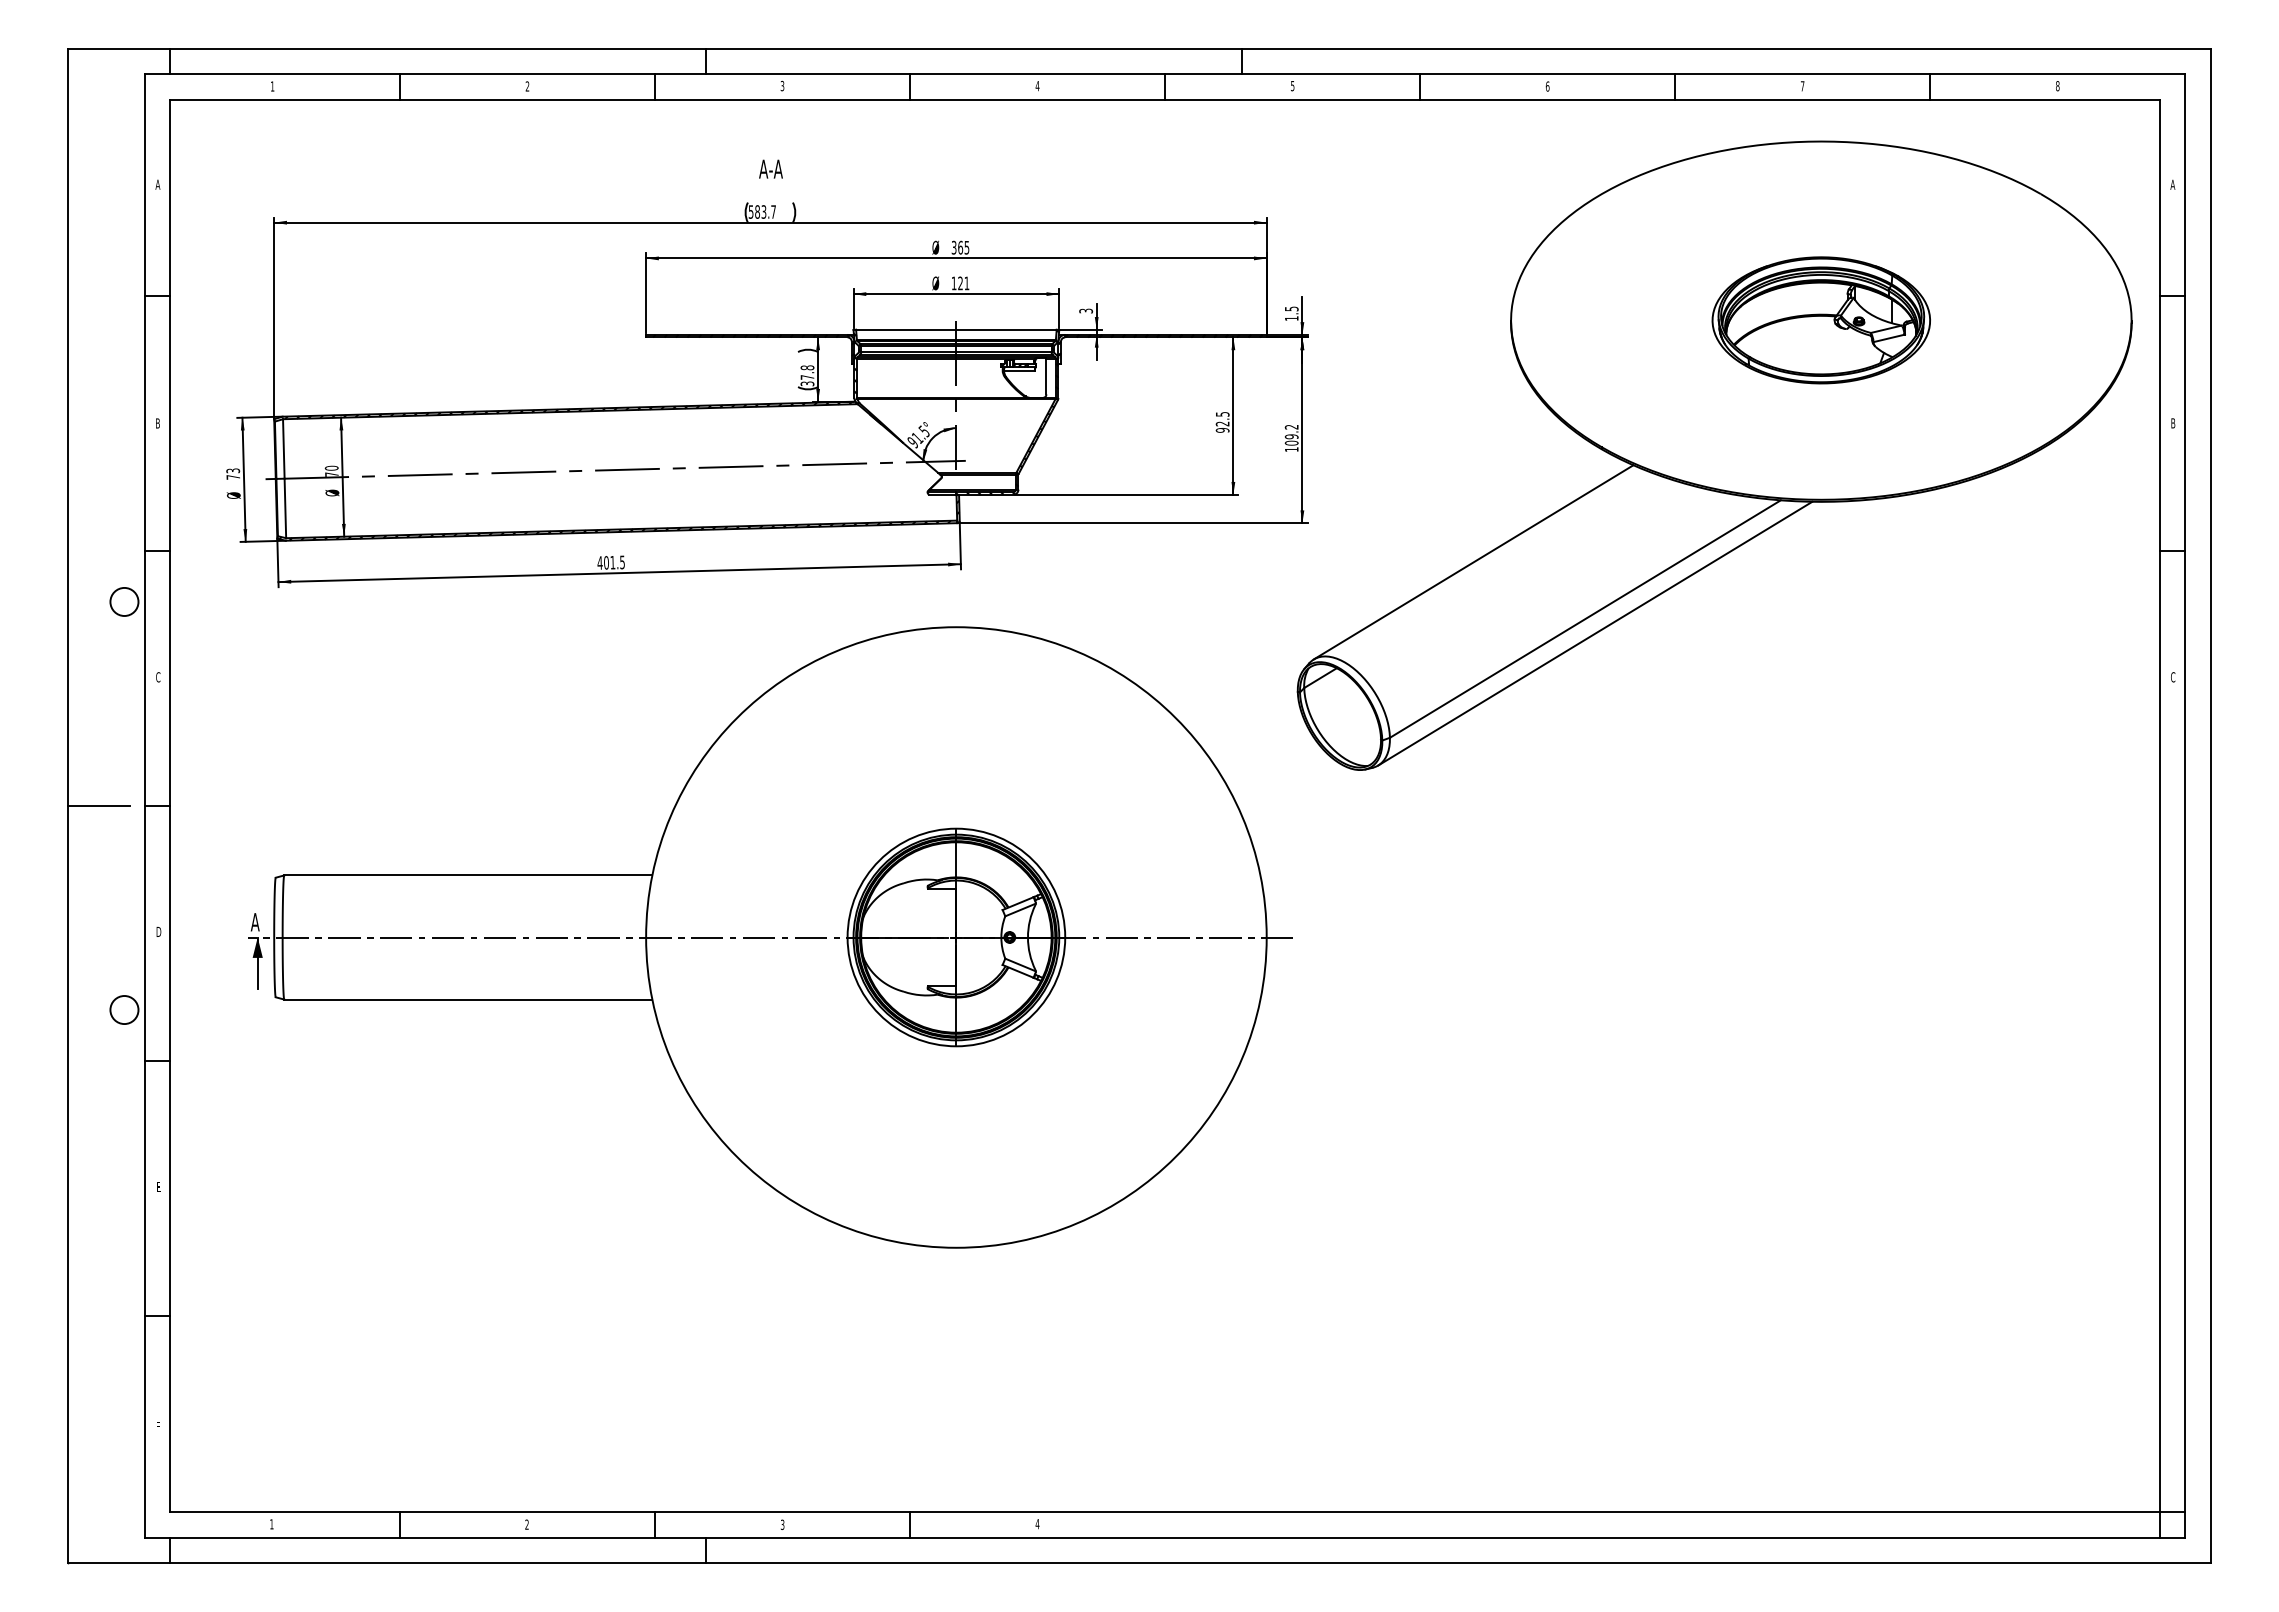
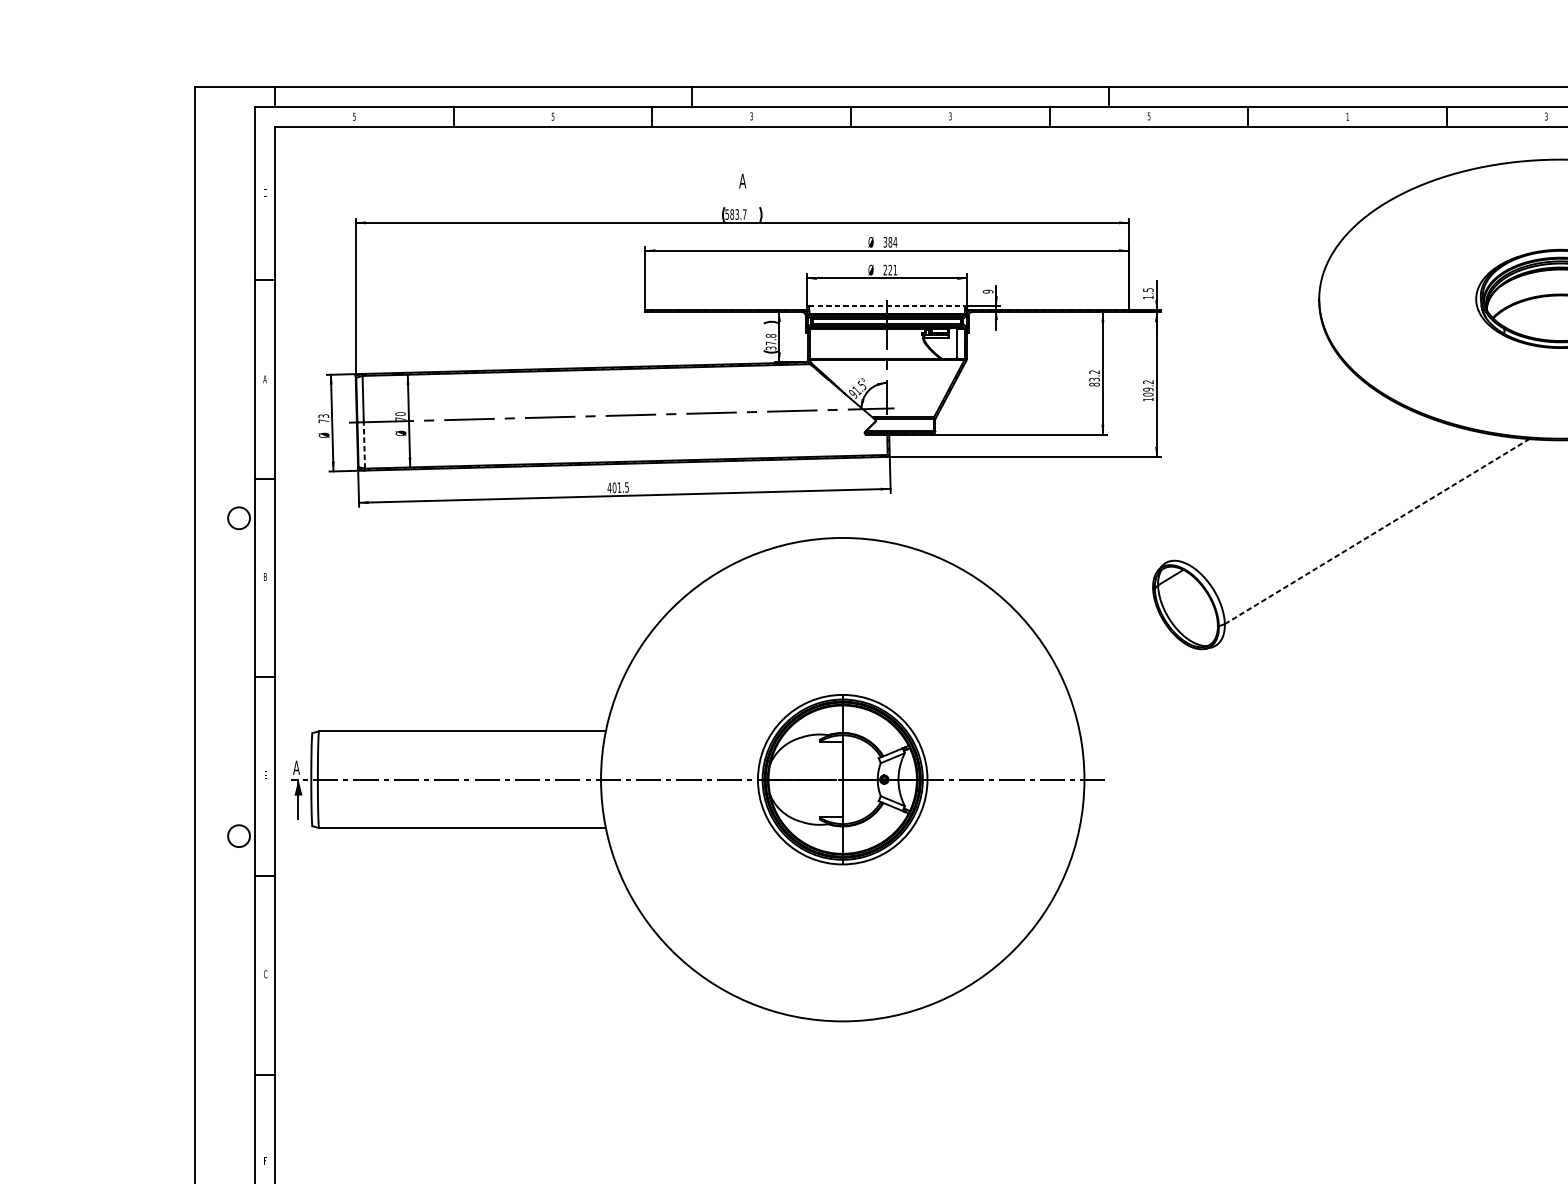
text: (1037, 85) -> (950, 115), 4 -> 3
text: (272, 86) -> (354, 116), 1 -> 5
text: (527, 86) -> (553, 116), 2 -> 5
text: (1547, 86) -> (1347, 116), 6 -> 1
text: (1802, 86) -> (1546, 116), 7 -> 3
text: (770, 168) -> (742, 180), A-A -> A
text: (157, 184) -> (264, 193), A -> E
text: (963, 247) -> (892, 242), 365 -> 384
text: (953, 282) -> (884, 269), 121 -> 221
text: (1085, 310) -> (987, 291), 3 -> 9
line: (956, 329) -> (887, 306), solid -> dashed
text: (1222, 422) -> (1094, 378), 92.5 -> 83.2
text: (157, 423) -> (264, 379), B -> A
line: (285, 508) -> (364, 445), solid -> dashed
line: (1473, 562) -> (1289, 487), removed
line: (1585, 619) -> (1377, 531), solid -> dashed
line: (1595, 633) -> (1384, 542), removed
text: (158, 677) -> (265, 577), C -> B
line: (98, 806) -> (218, 677), removed
text: (158, 931) -> (265, 775), D -> E
part: (770, 937) -> (697, 779), moved
text: (158, 1187) -> (265, 974), E -> C

